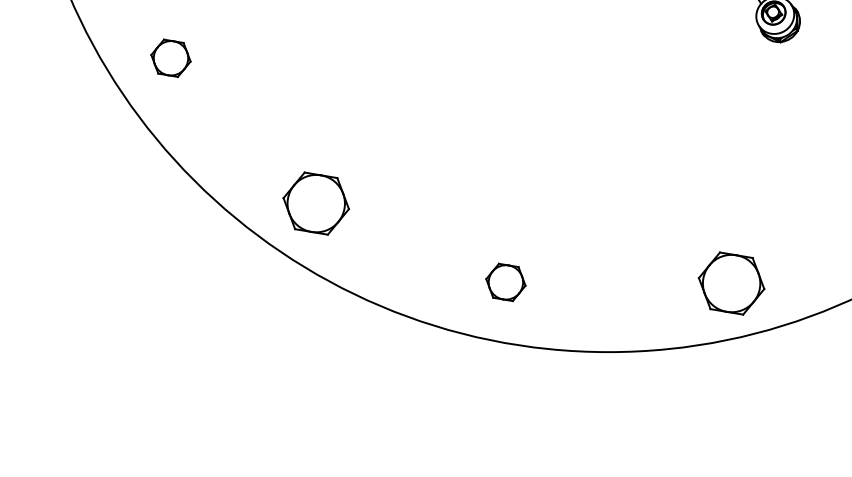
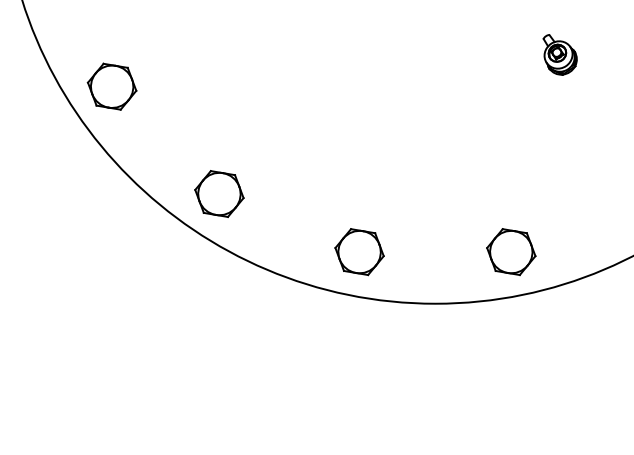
part: (170, 58) -> (111, 86), size x1.67
part: (505, 282) -> (359, 252), size x1.67
part: (731, 284) -> (511, 252), moved

